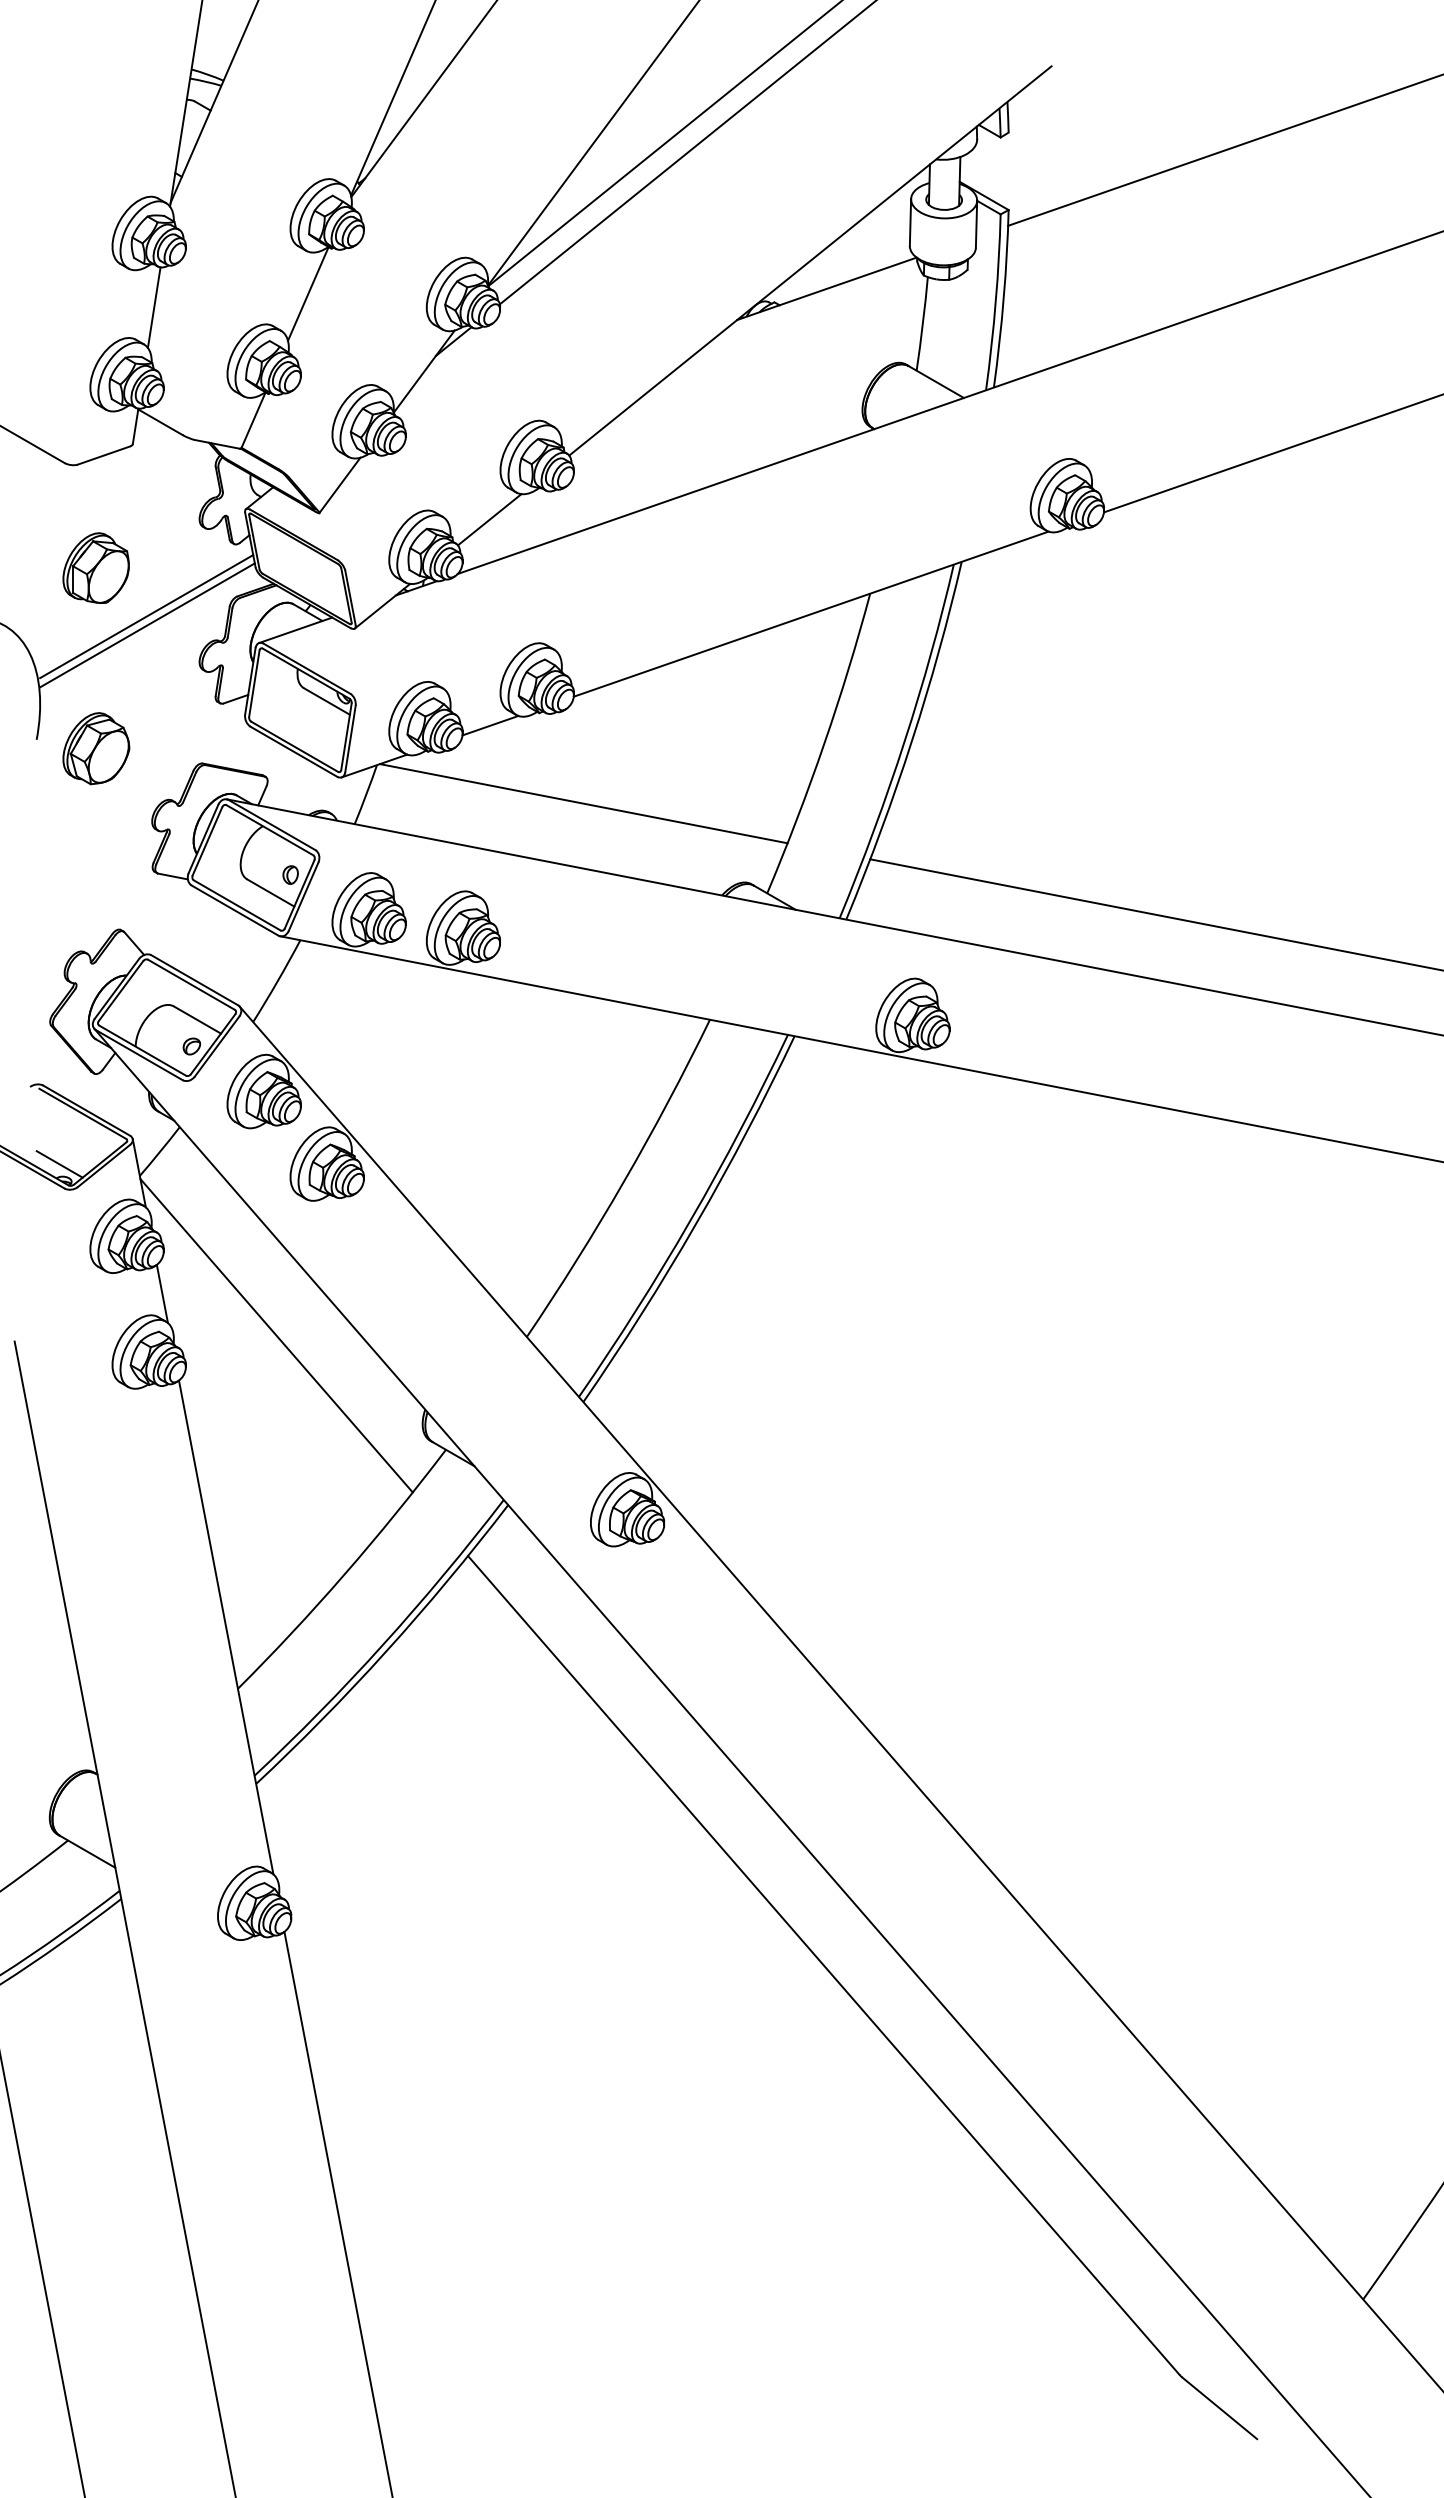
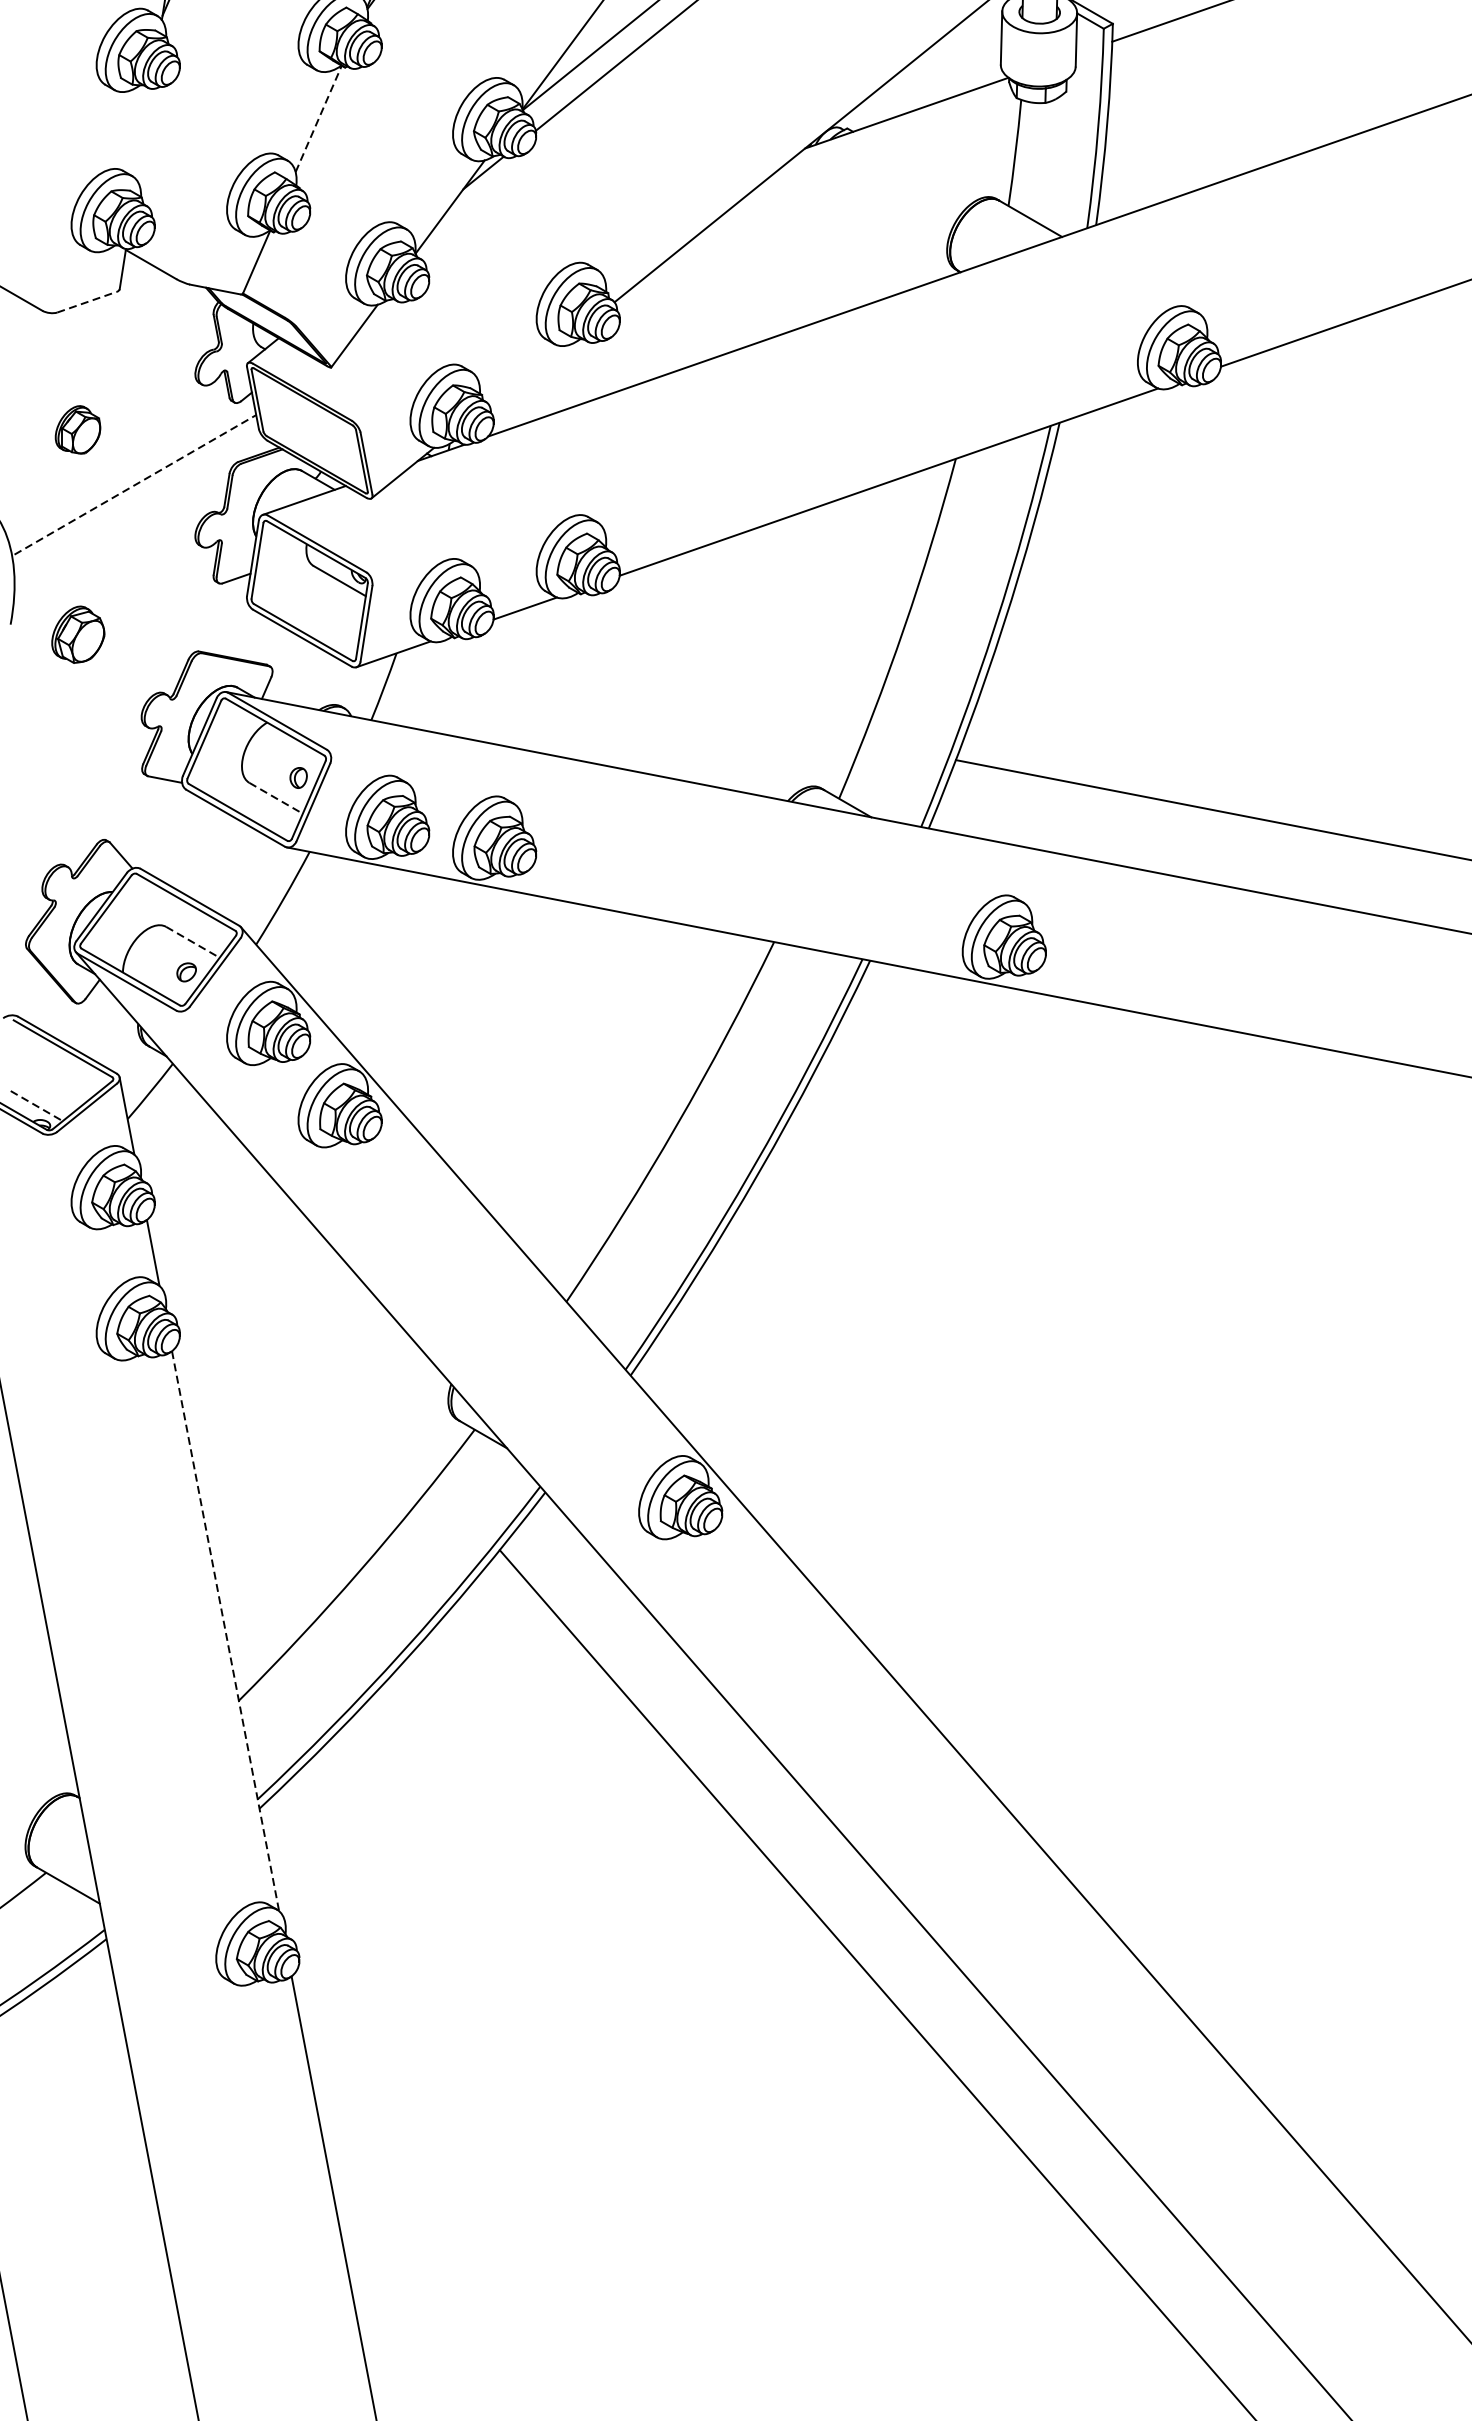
line: (308, 293) -> (318, 118), solid -> dashed
line: (153, 307) -> (143, 134), removed
line: (104, 455) -> (87, 302), solid -> dashed
line: (489, 519) -> (524, 374), removed
part: (95, 567) -> (77, 429), size x0.6
line: (147, 616) -> (136, 484), solid -> dashed
line: (147, 625) -> (136, 494), removed
part: (96, 748) -> (78, 634), size x0.7
line: (583, 803) -> (630, 696), removed
line: (271, 893) -> (276, 798), solid -> dashed
line: (197, 1020) -> (193, 942), solid -> dashed
line: (59, 1164) -> (36, 1106), solid -> dashed
line: (276, 1335) -> (282, 1300), removed
line: (226, 1627) -> (225, 1631), solid -> dashed

